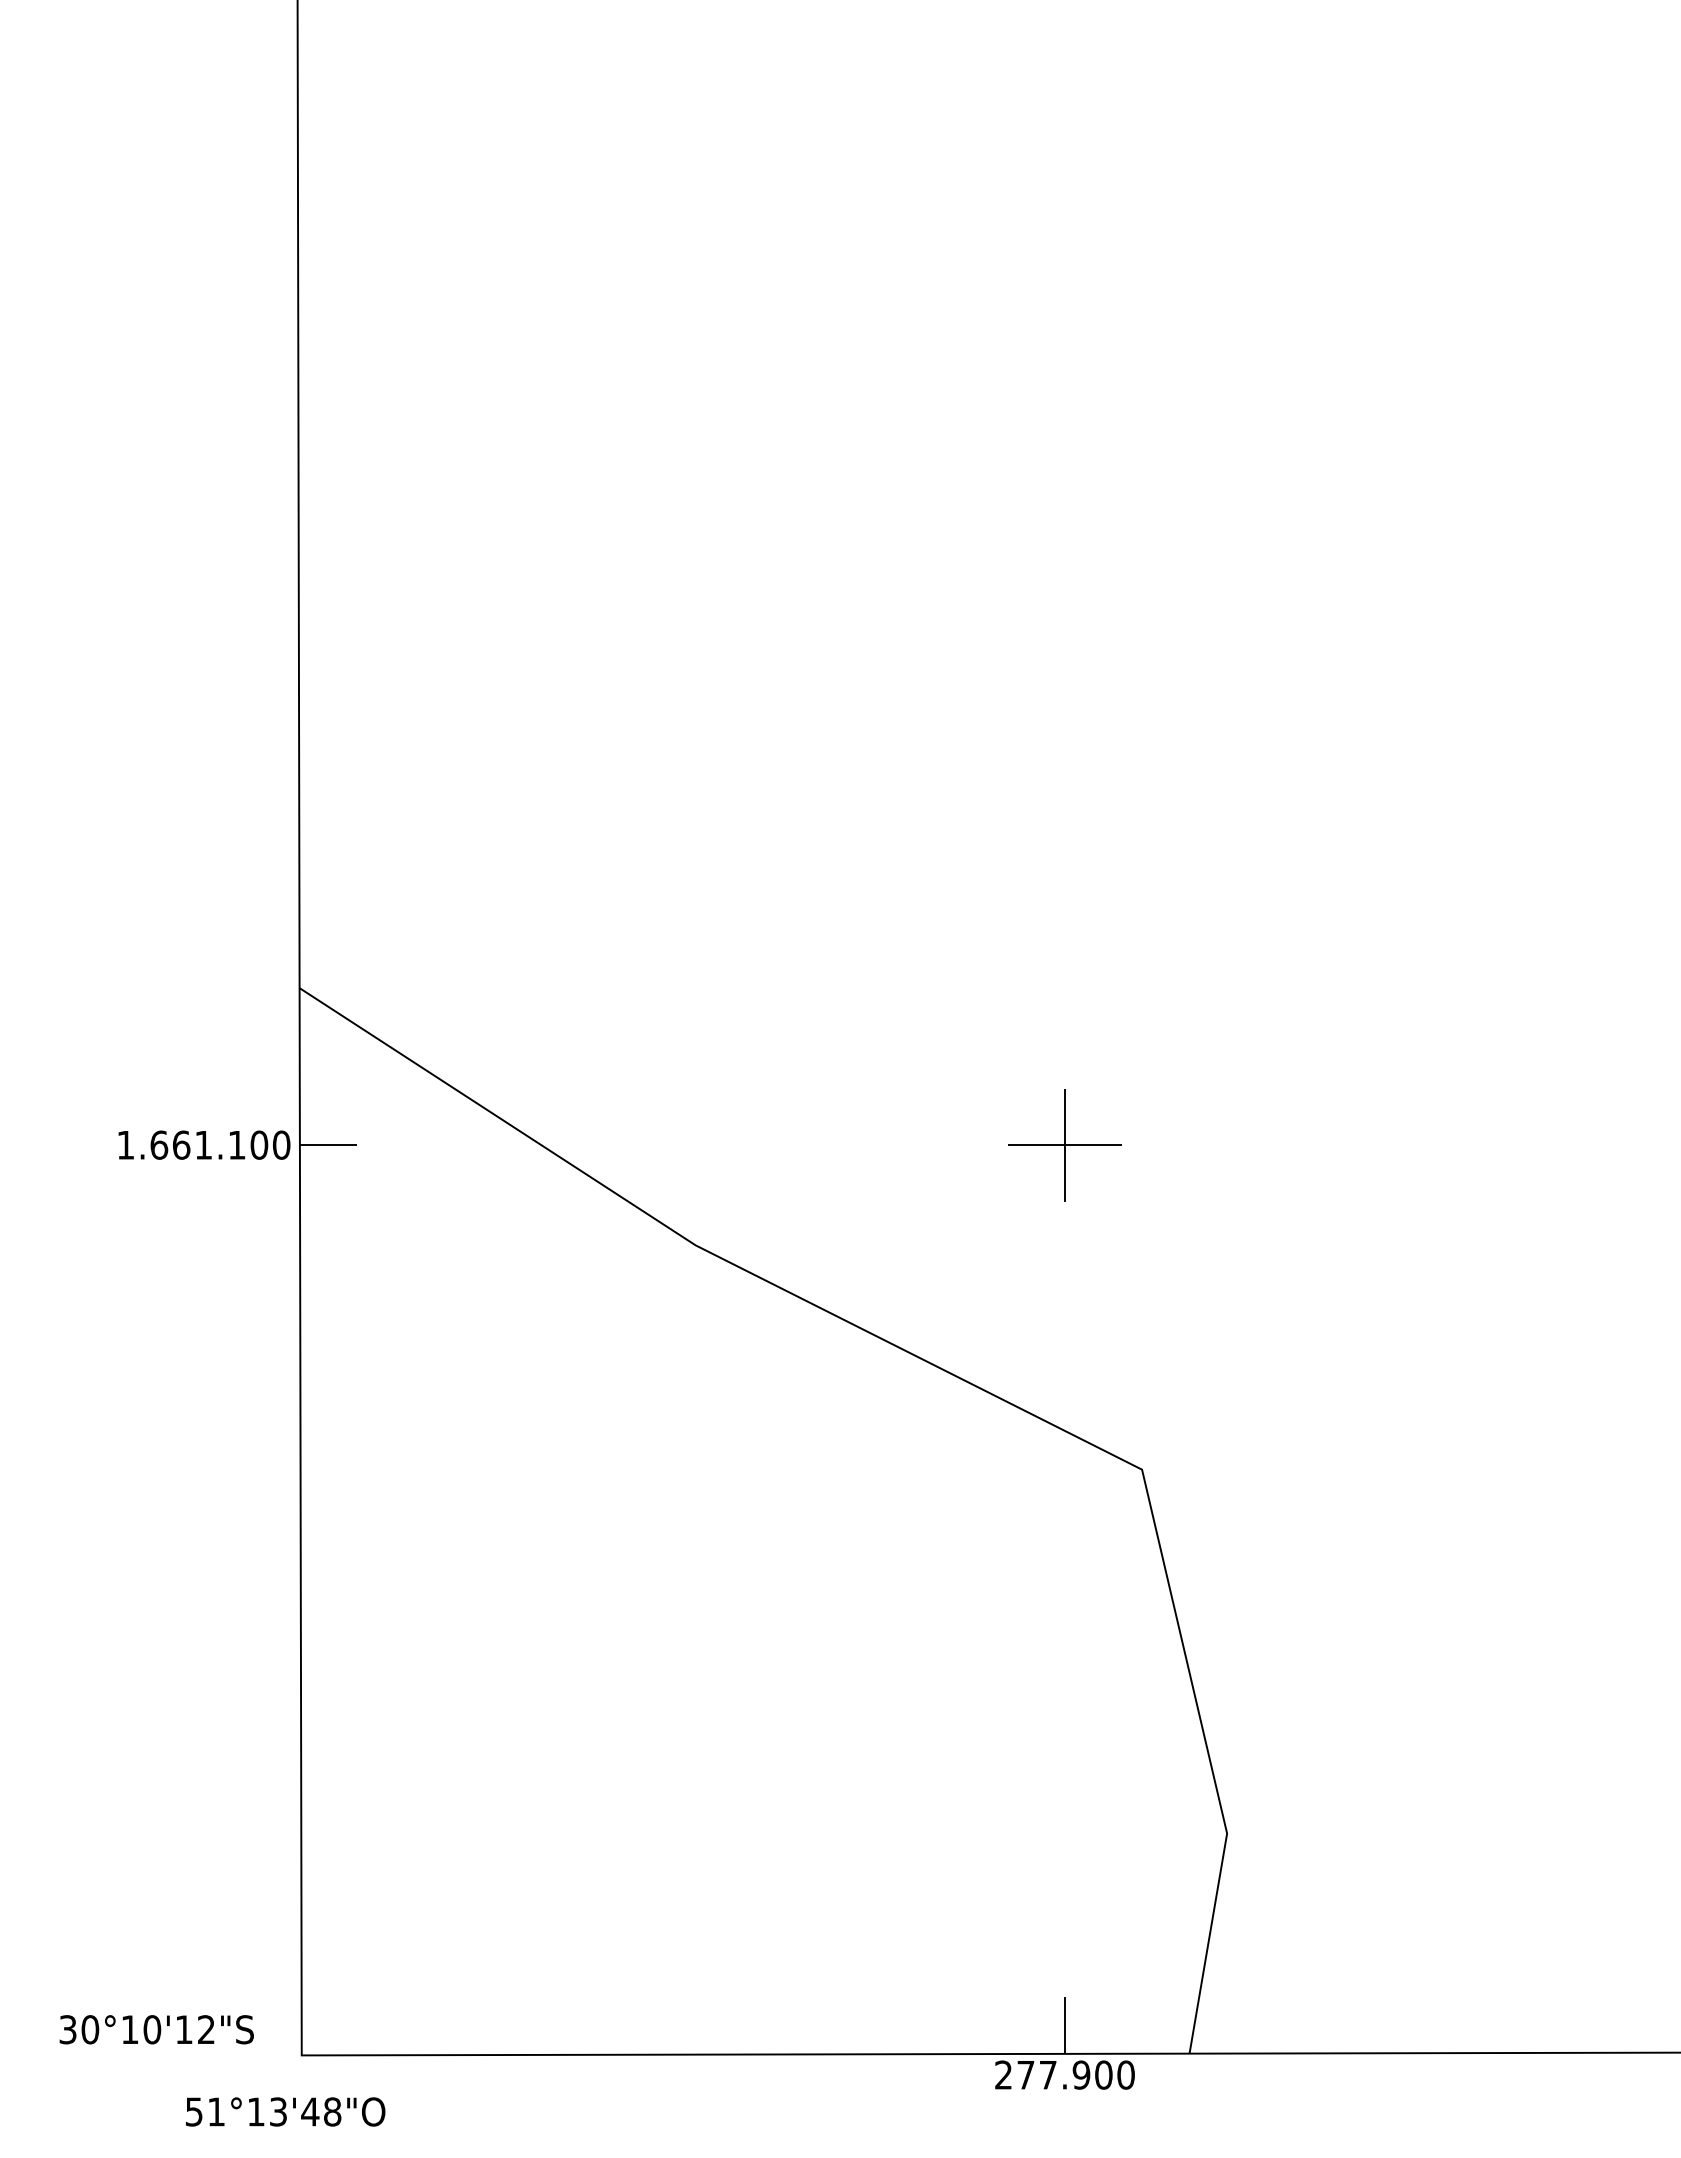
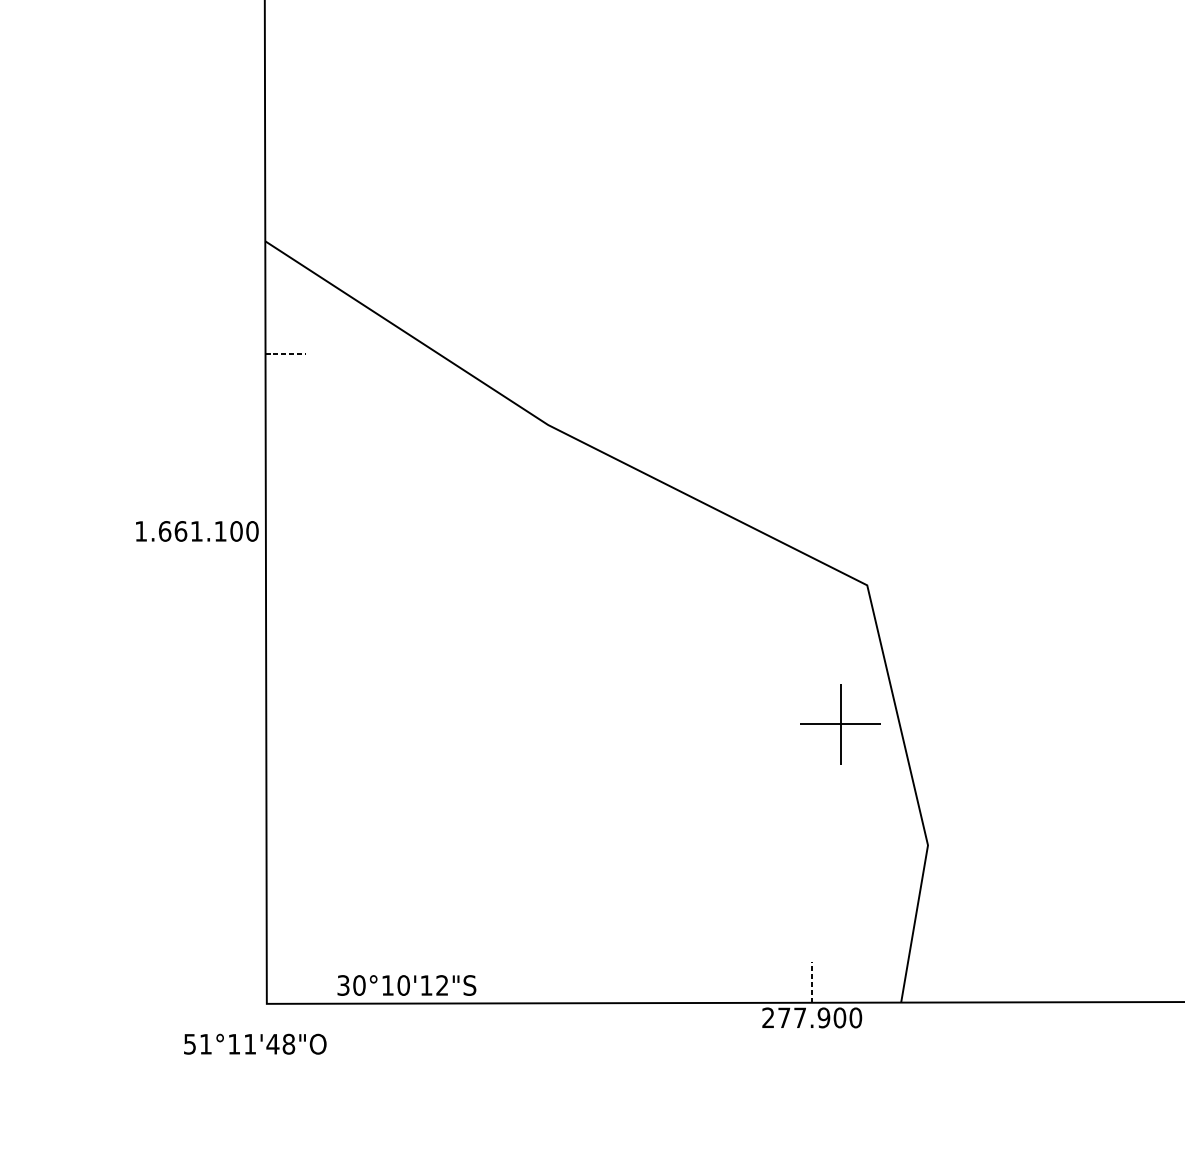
text: (204, 1144) -> (197, 530), moved
line: (328, 1145) -> (285, 353), solid -> dashed
part: (1064, 1145) -> (840, 724), moved
line: (1064, 2025) -> (811, 982), solid -> dashed
text: (156, 2029) -> (406, 985), moved
text: (278, 2111) -> (250, 1043), 51°13'48"O -> 51°11'48"O

